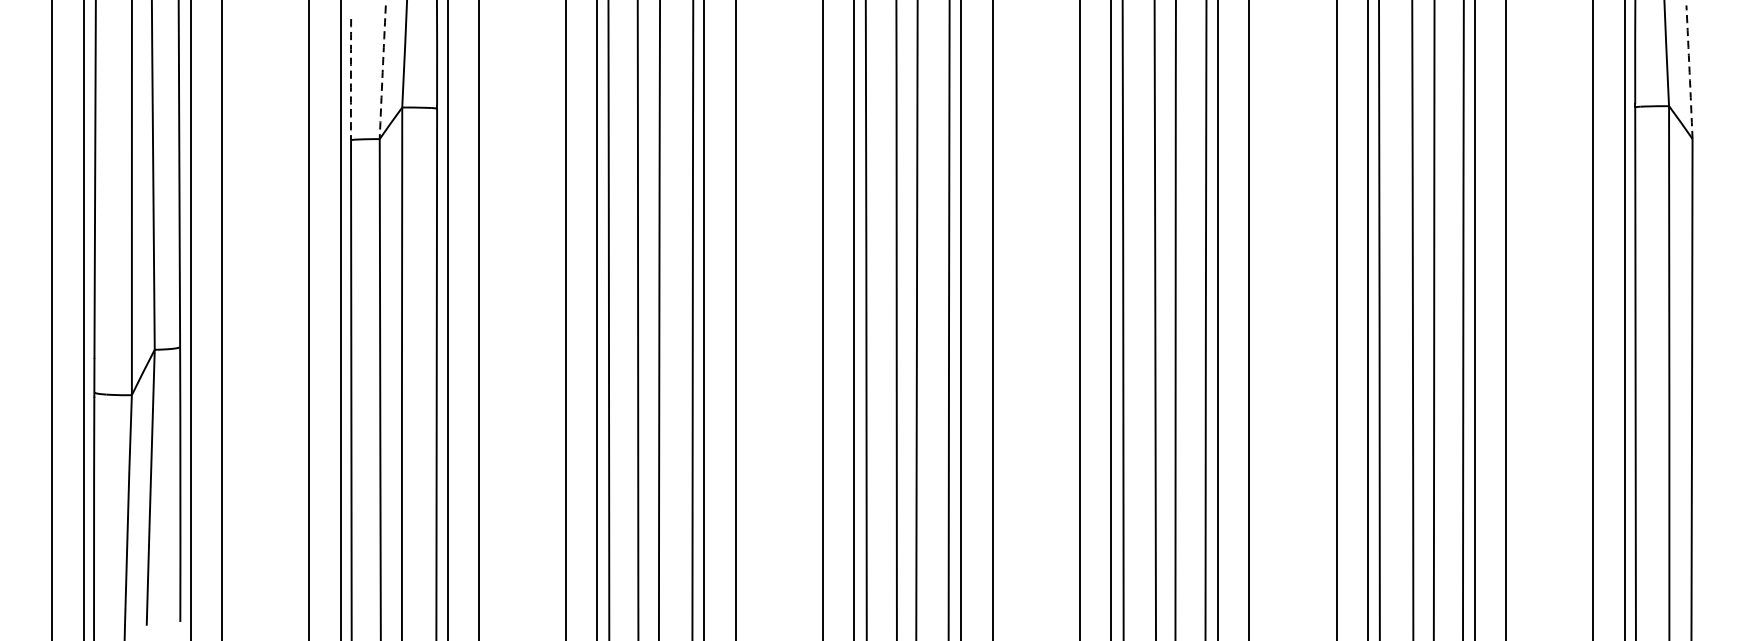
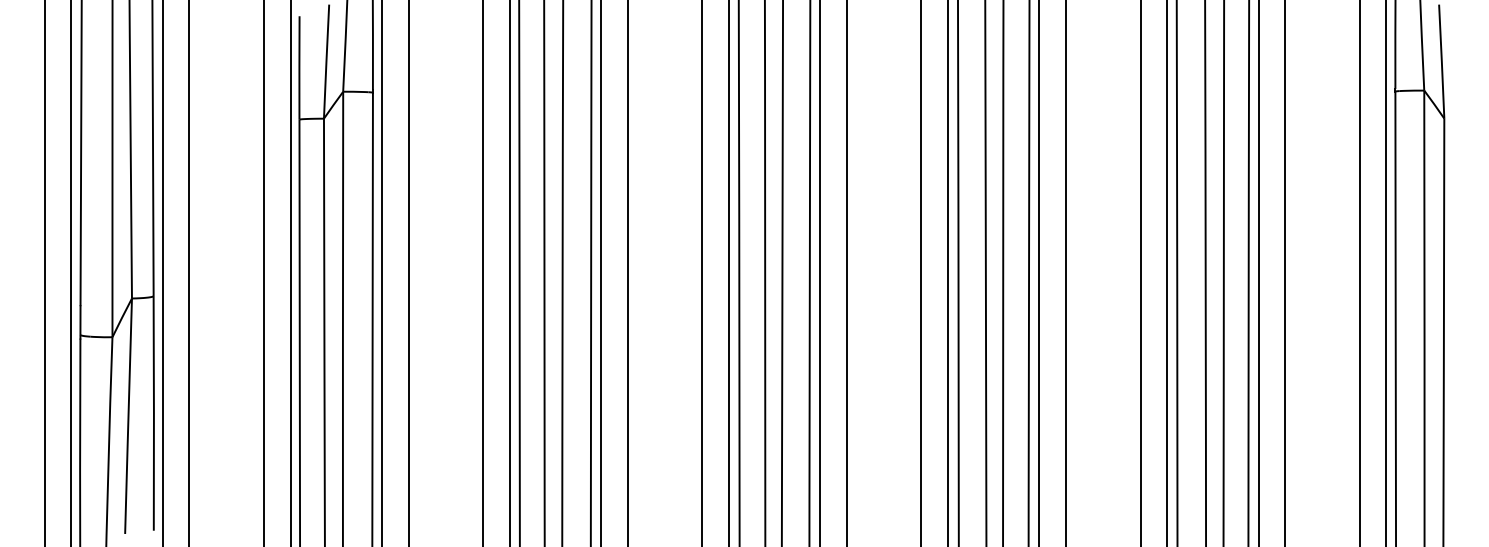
arc: (382, 72) -> (326, 61), dashed -> solid
arc: (1689, 72) -> (1441, 61), dashed -> solid
arc: (351, 79) -> (299, 67), dashed -> solid

